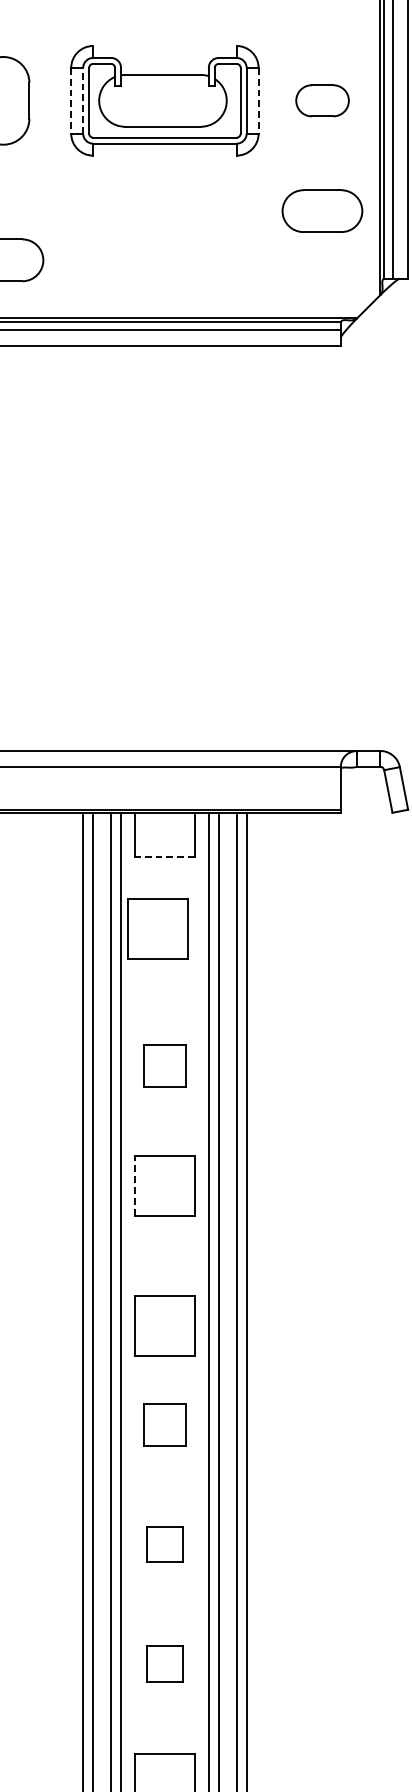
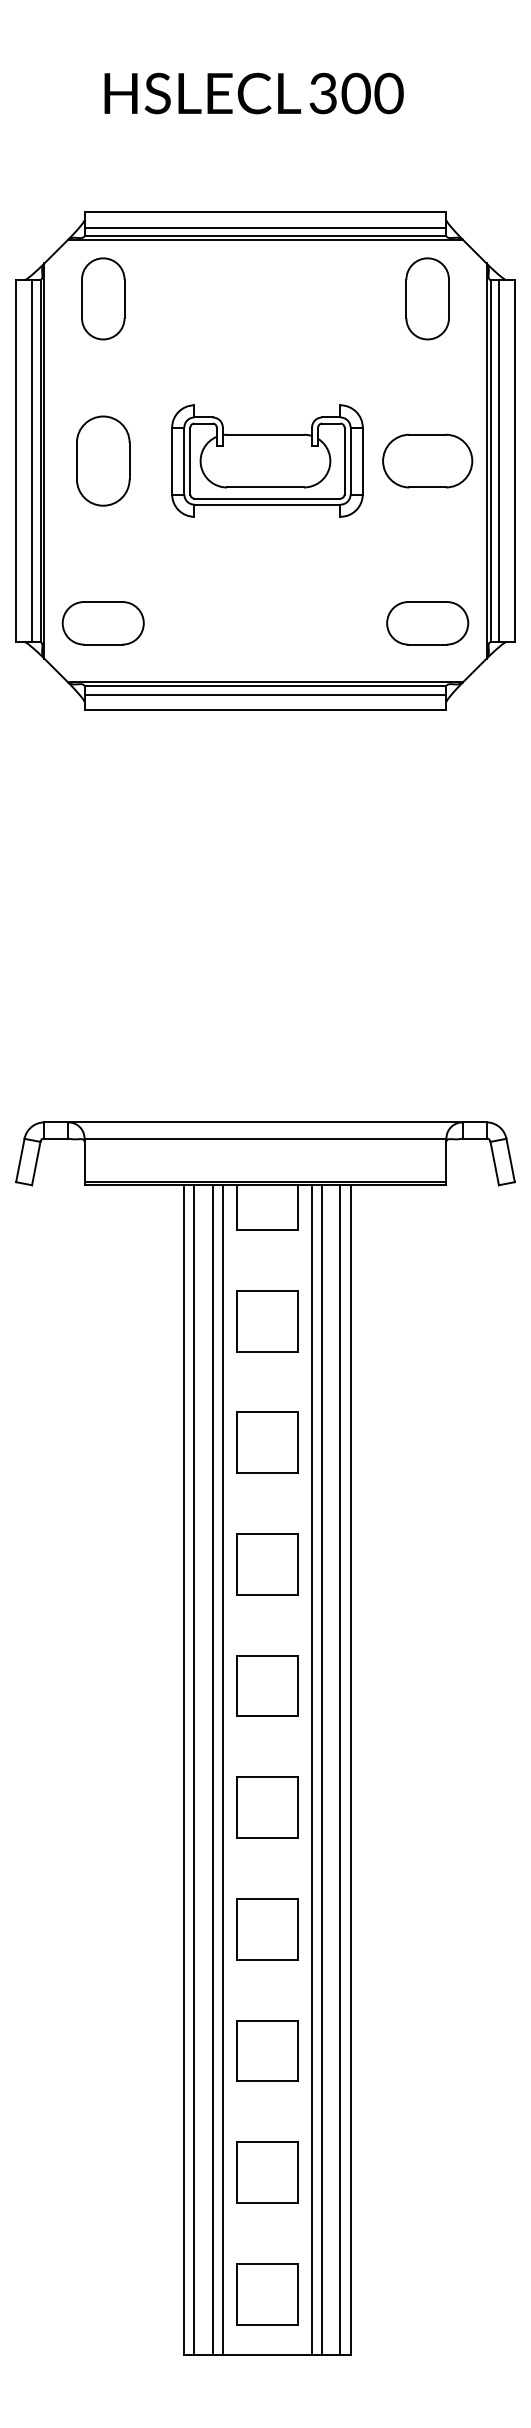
line: (83, 100) -> (184, 460), dashed -> solid
part: (322, 100) -> (427, 460), size x1.67
line: (71, 101) -> (172, 461), dashed -> solid
line: (258, 101) -> (362, 461), dashed -> solid
part: (322, 211) -> (427, 623), moved
line: (163, 856) -> (266, 1229), dashed -> solid
part: (158, 929) -> (267, 1321), moved
part: (164, 1065) -> (267, 1442), size x1.43
line: (135, 1184) -> (237, 1563), dashed -> solid
part: (164, 1325) -> (267, 1685), moved
part: (164, 1424) -> (267, 1807), size x1.43
part: (164, 1544) -> (267, 1929), size x1.67
part: (164, 1663) -> (267, 2050), size x1.67

